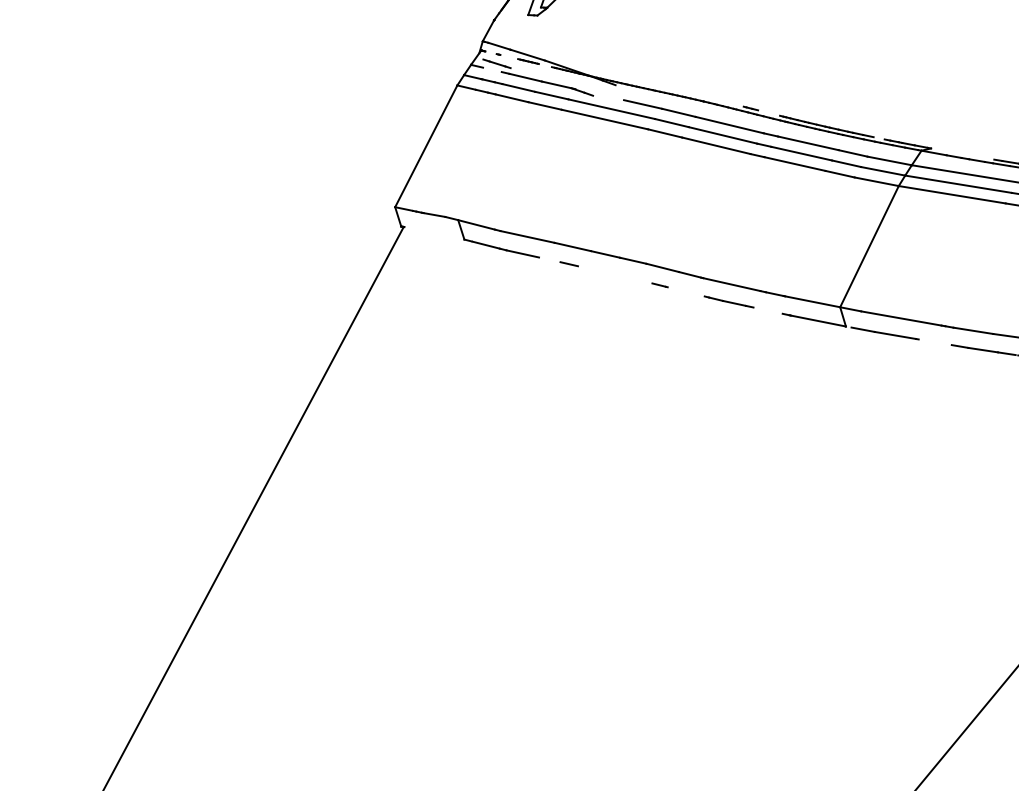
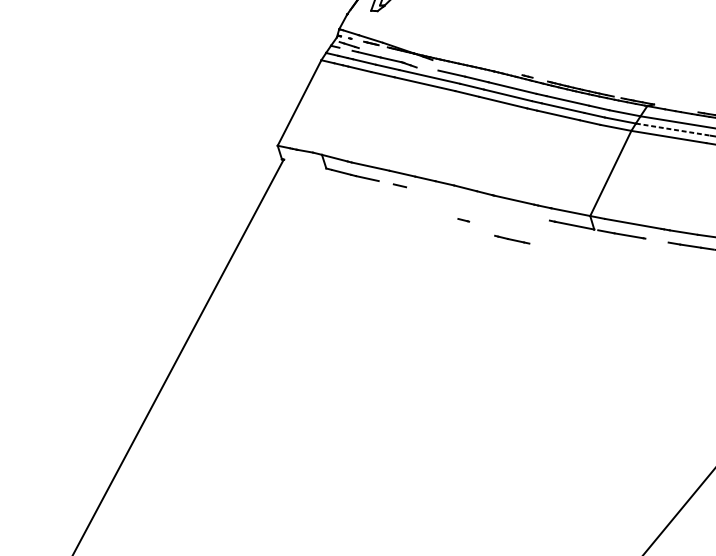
line: (959, 184) -> (674, 129), solid -> dashed
line: (659, 285) -> (463, 220), moved
line: (728, 301) -> (511, 239), moved

